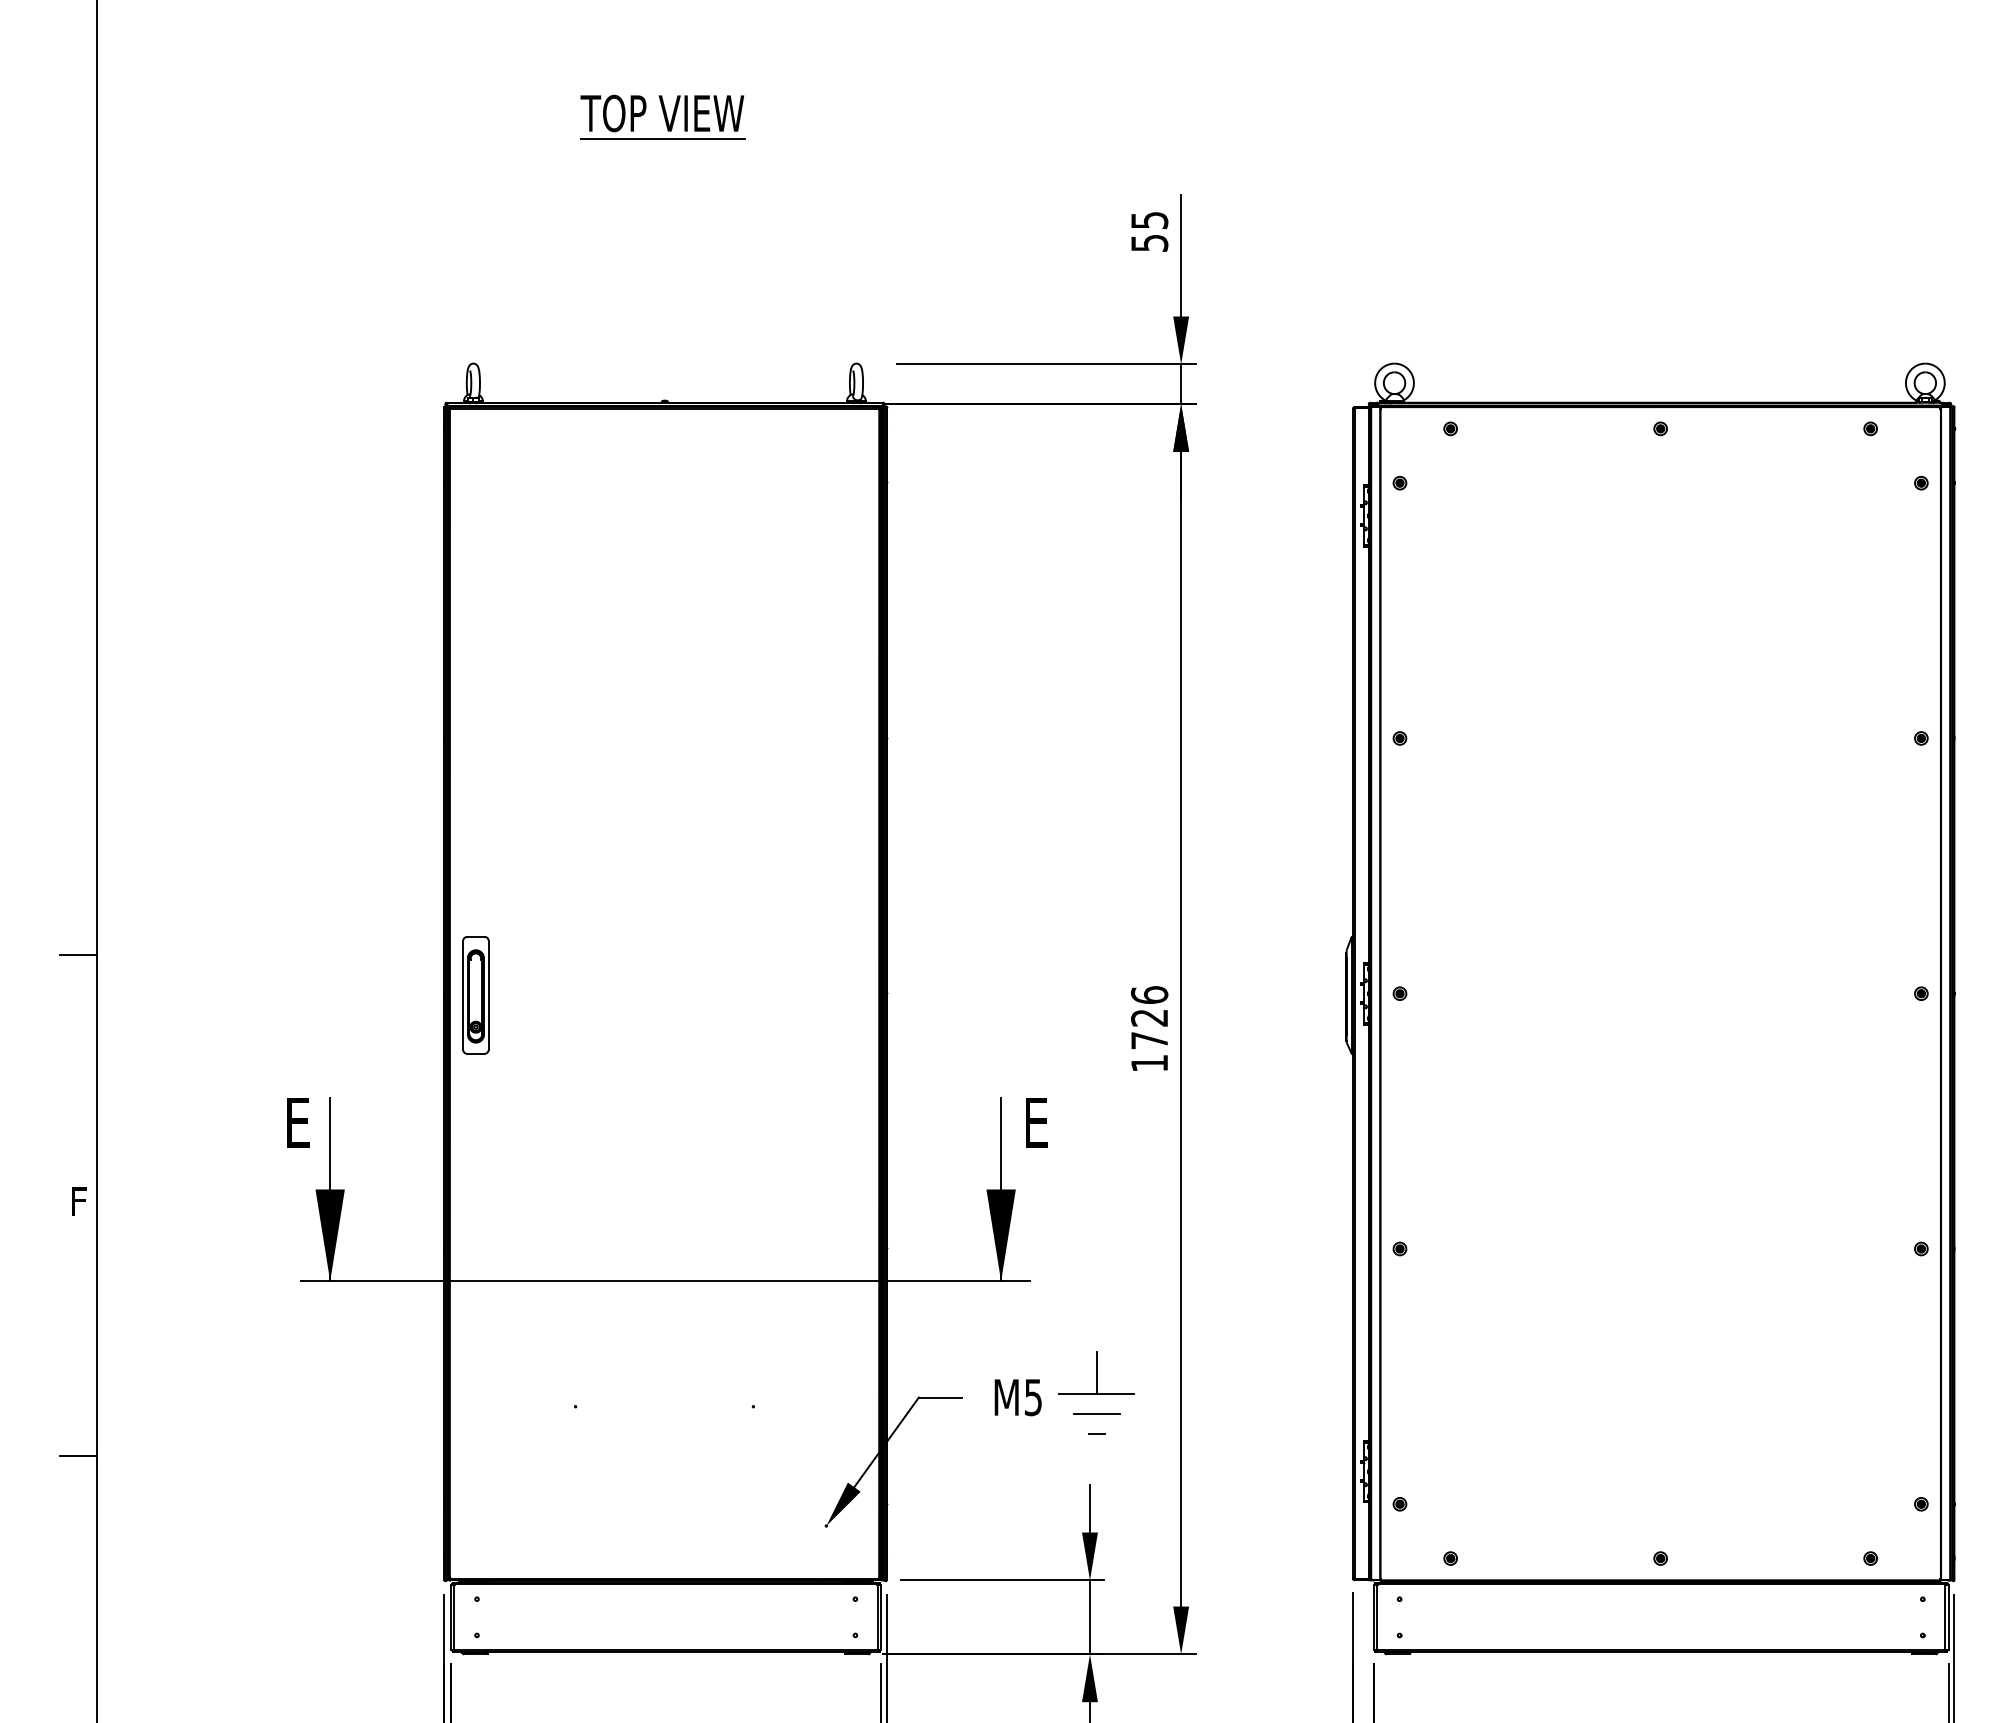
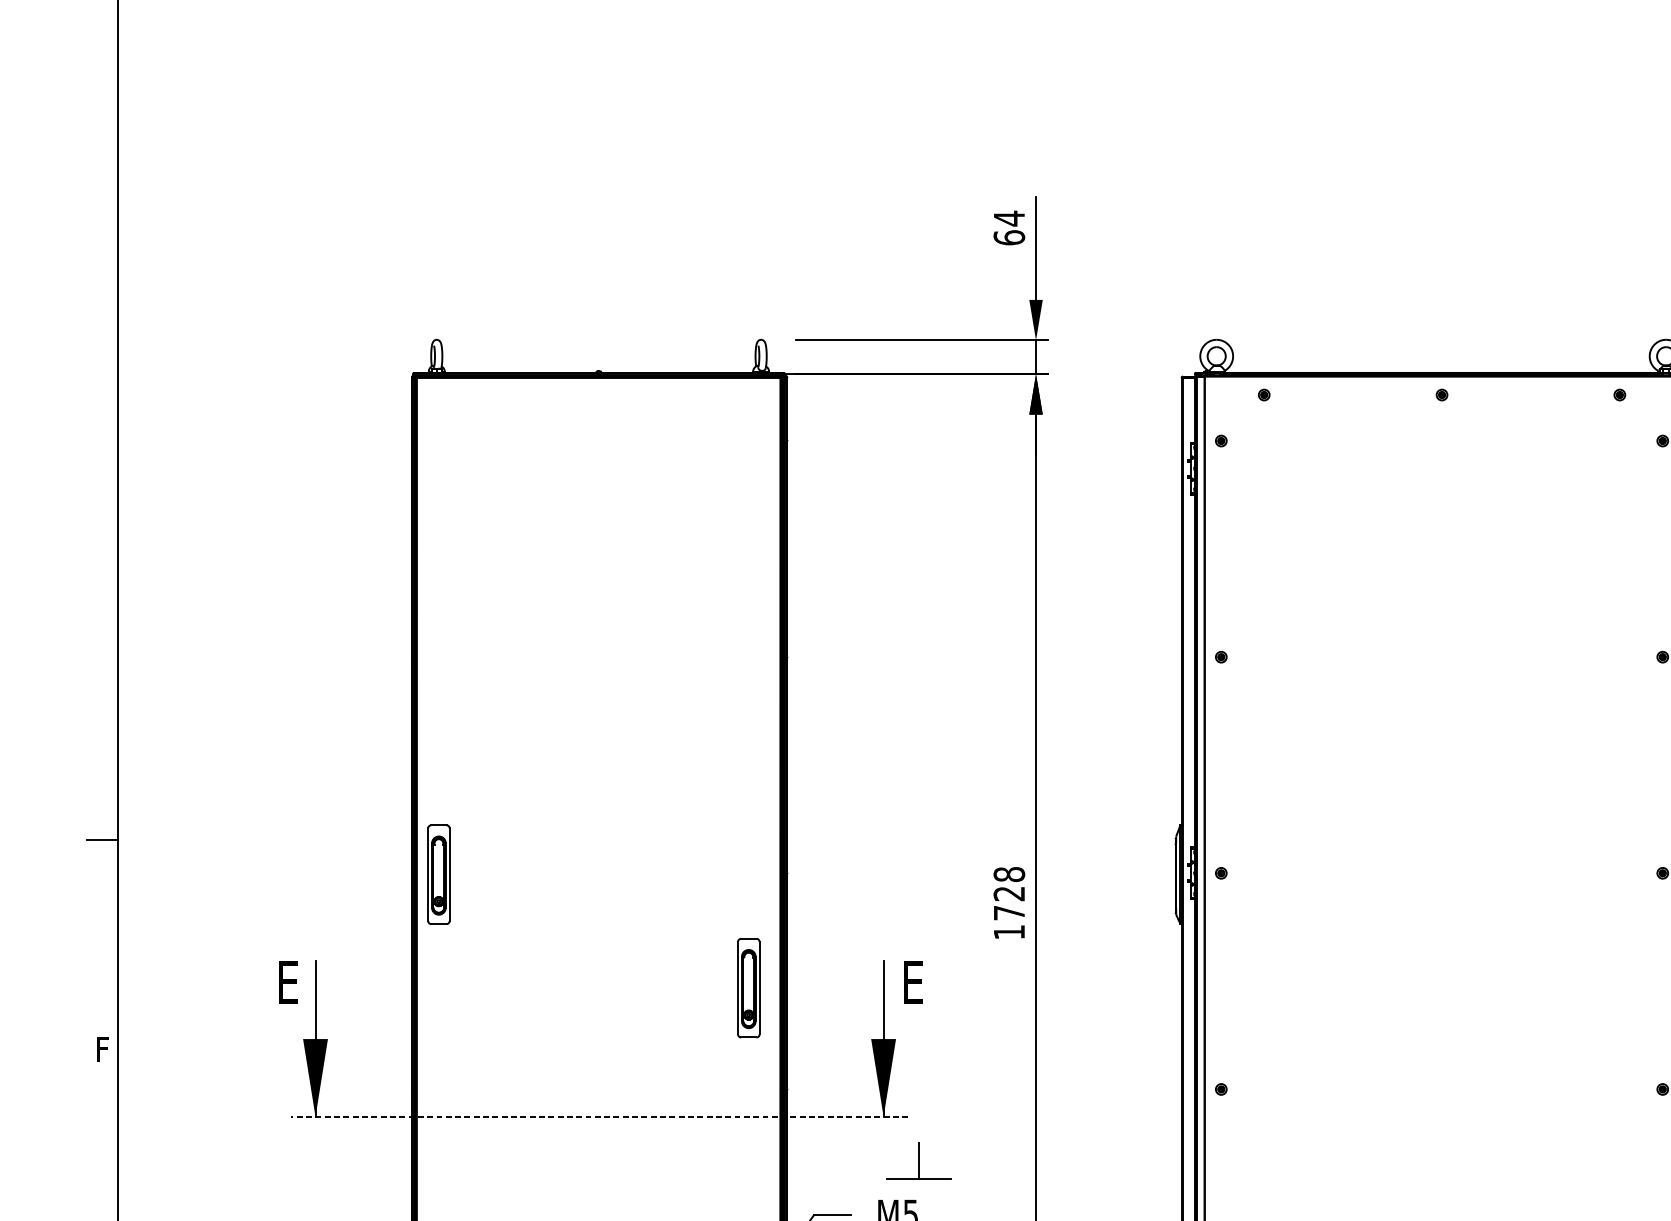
part: (662, 116) -> (596, 130), removed
text: (1149, 231) -> (1009, 227), 55 -> 64
text: (1149, 995) -> (1009, 874), 1726 -> 1728
part: (841, 1129) -> (748, 988), added
line: (665, 1281) -> (599, 1116), solid -> dashed
part: (1096, 1372) -> (918, 1160), moved

